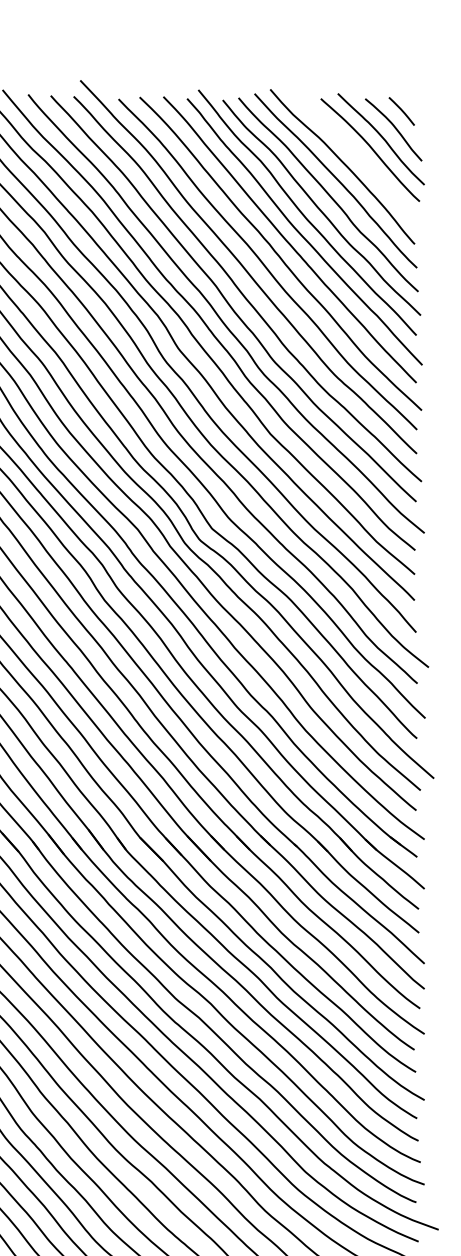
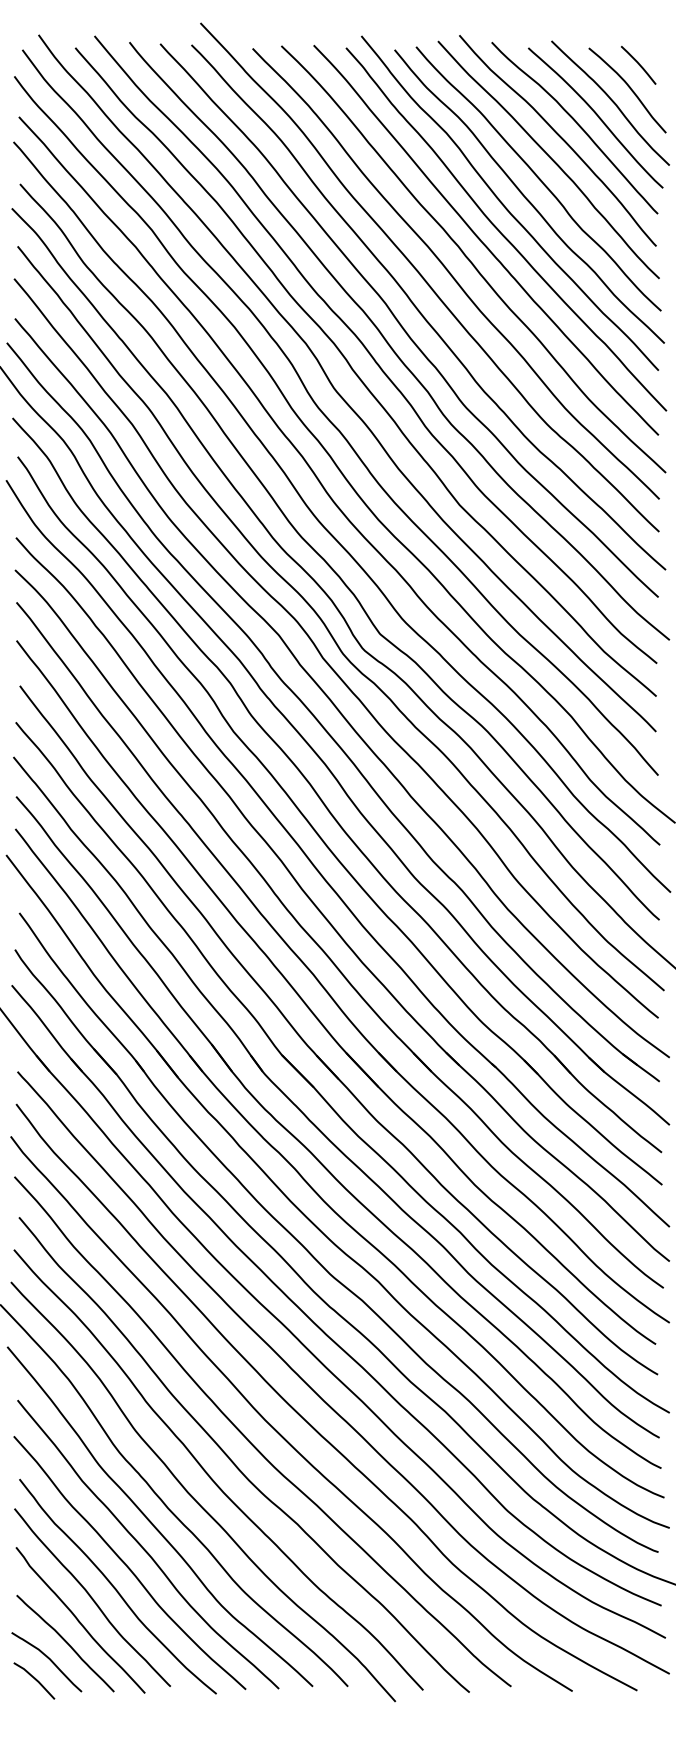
curve: (356, 155) -> (577, 125), added

